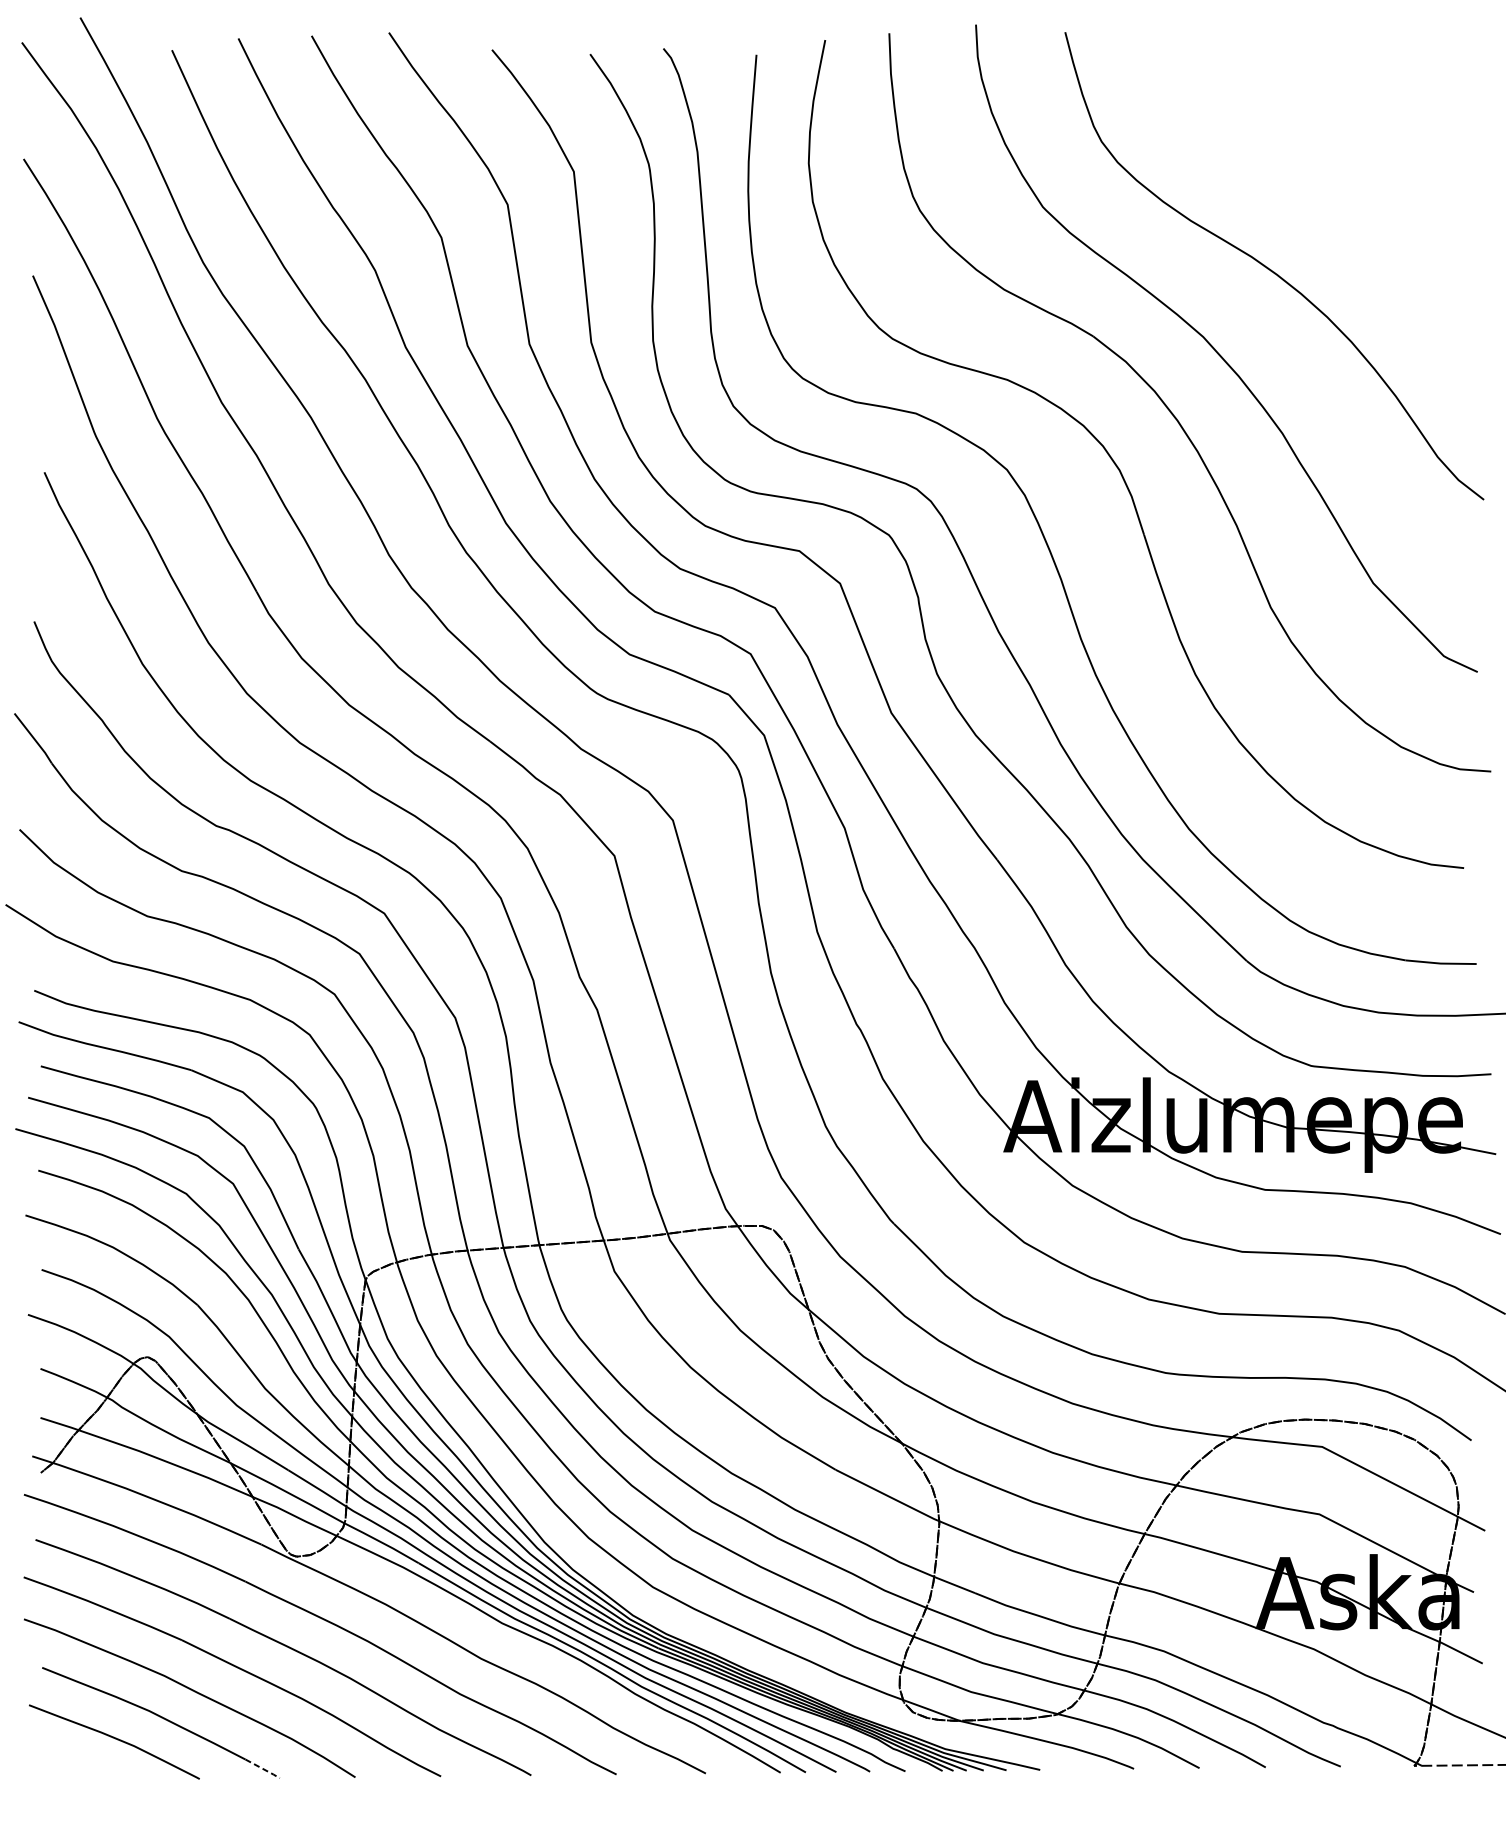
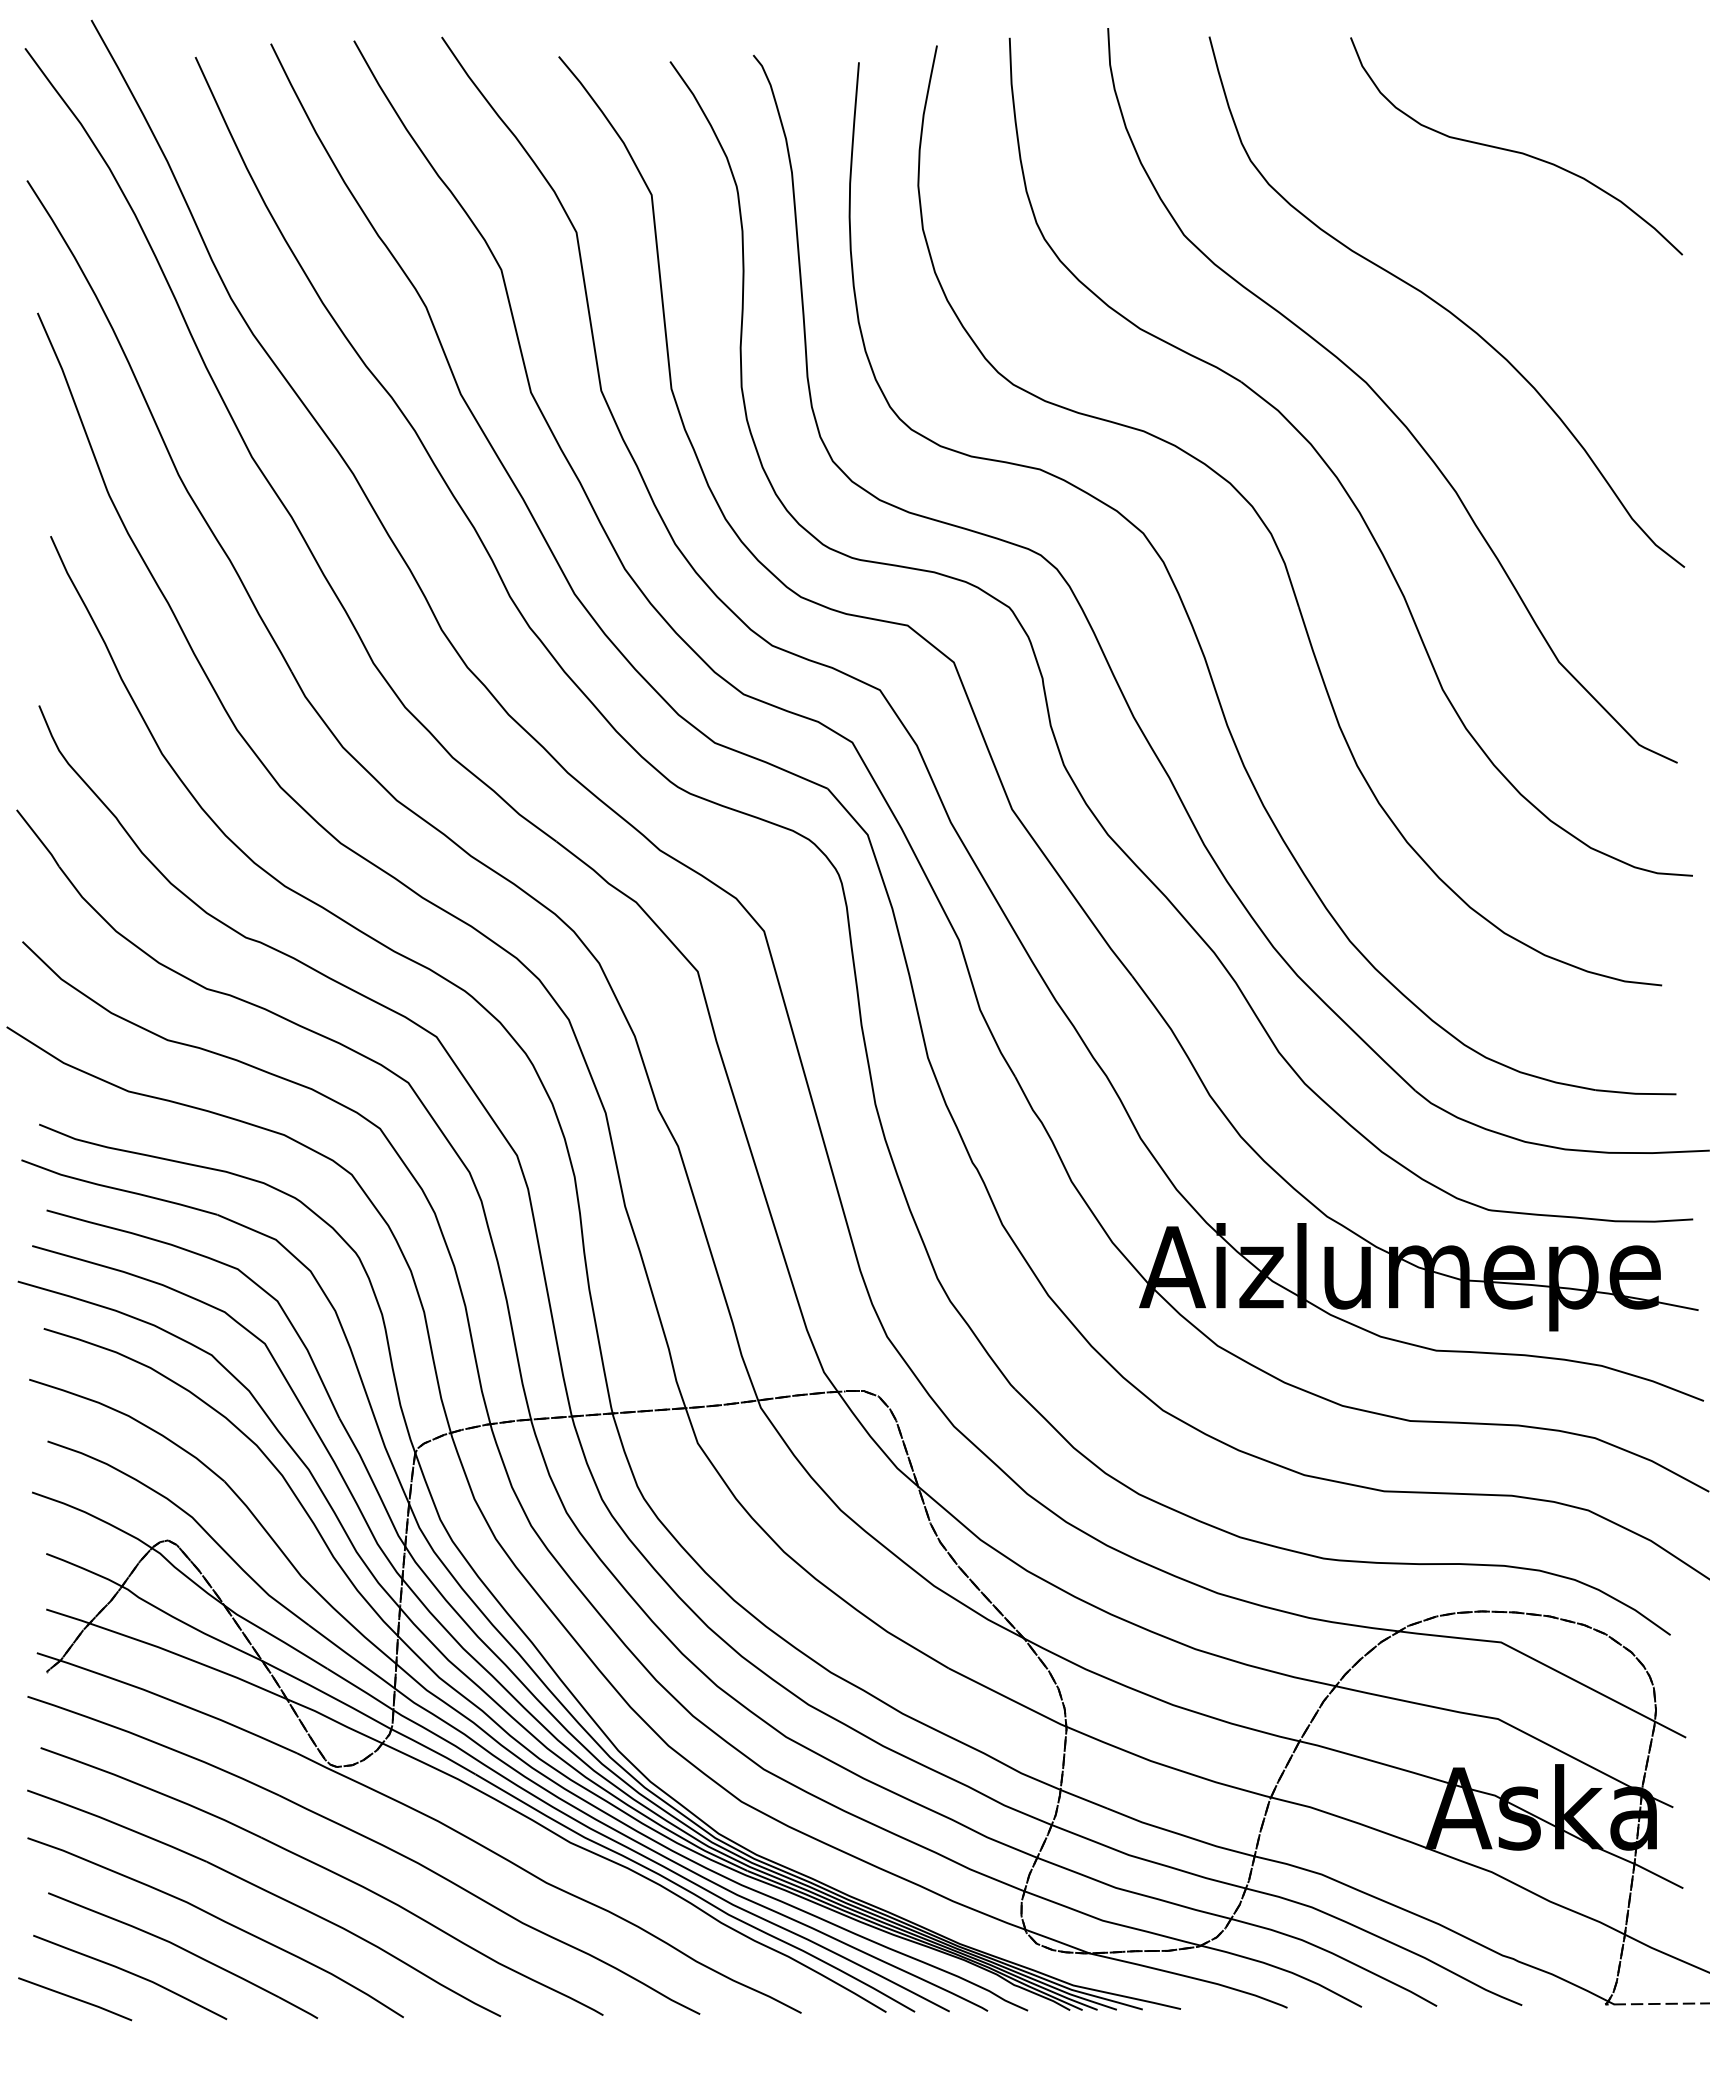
curve: (1334, 132) -> (1515, 150), added
line: (66, 1761) -> (75, 1999), added
line: (262, 1768) -> (298, 2007), dashed -> solid

